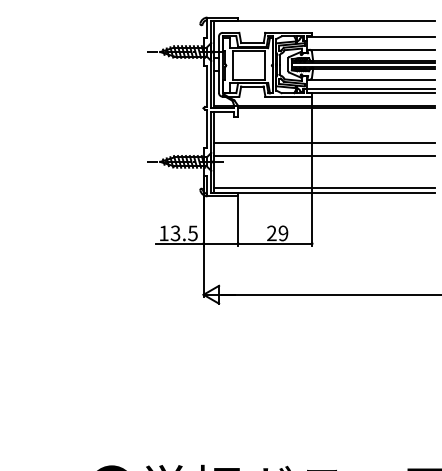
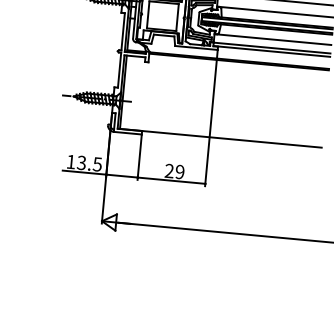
line: (324, 142) -> (225, 92), removed
line: (324, 155) -> (223, 104), removed
line: (324, 187) -> (221, 133), removed

